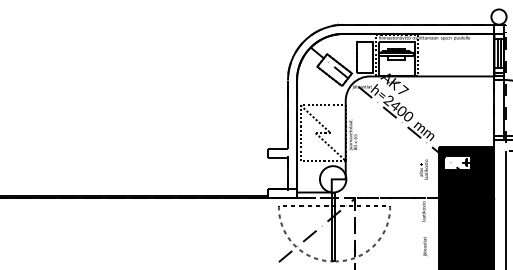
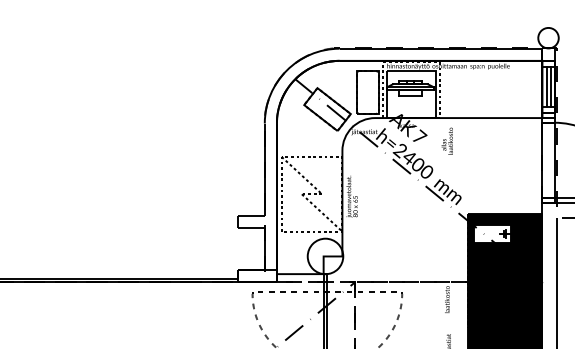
text: (423, 169) -> (446, 140), moved

